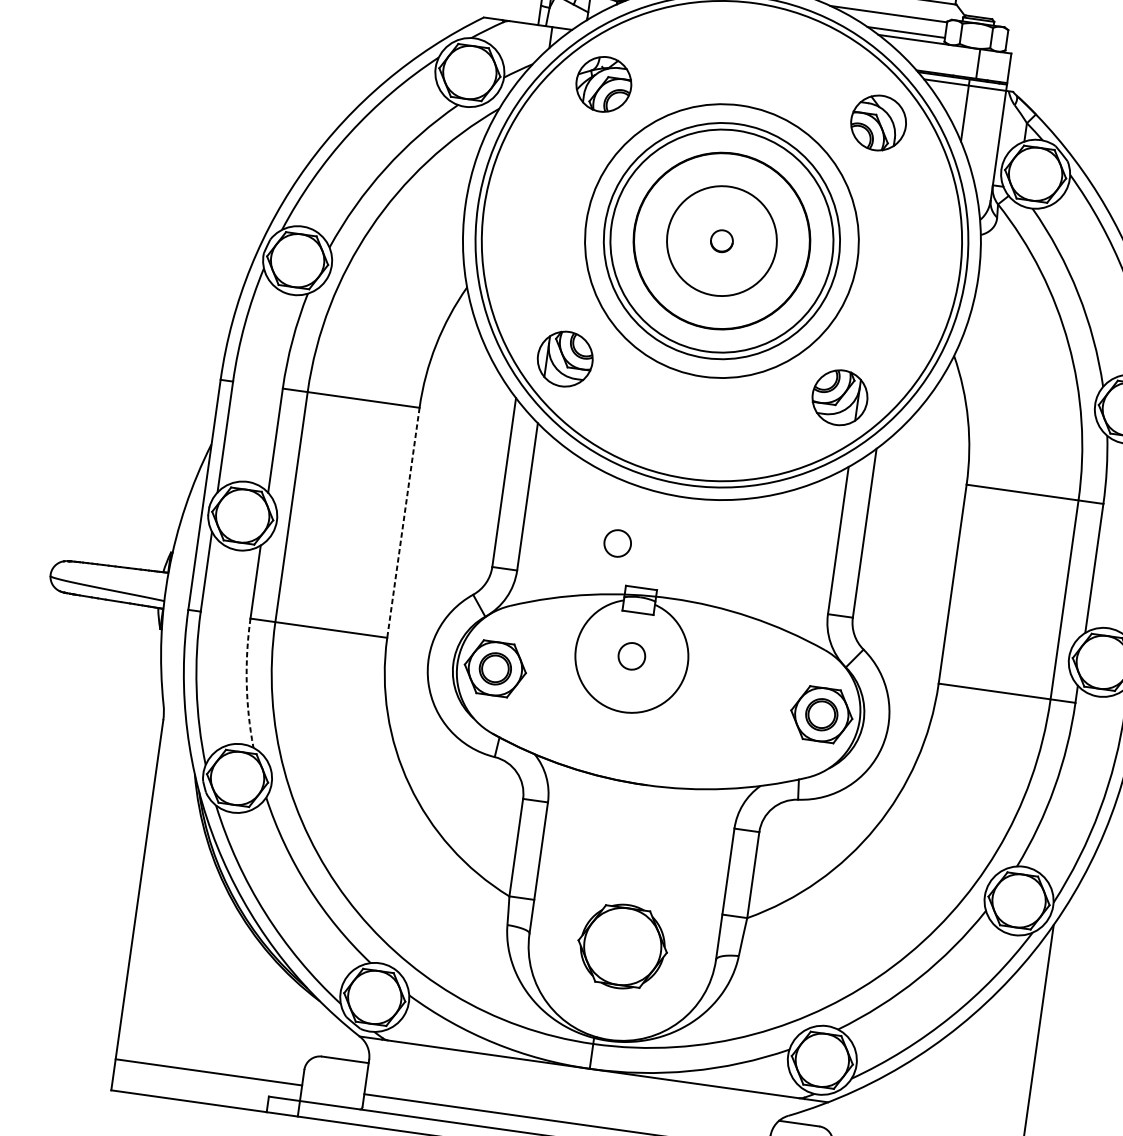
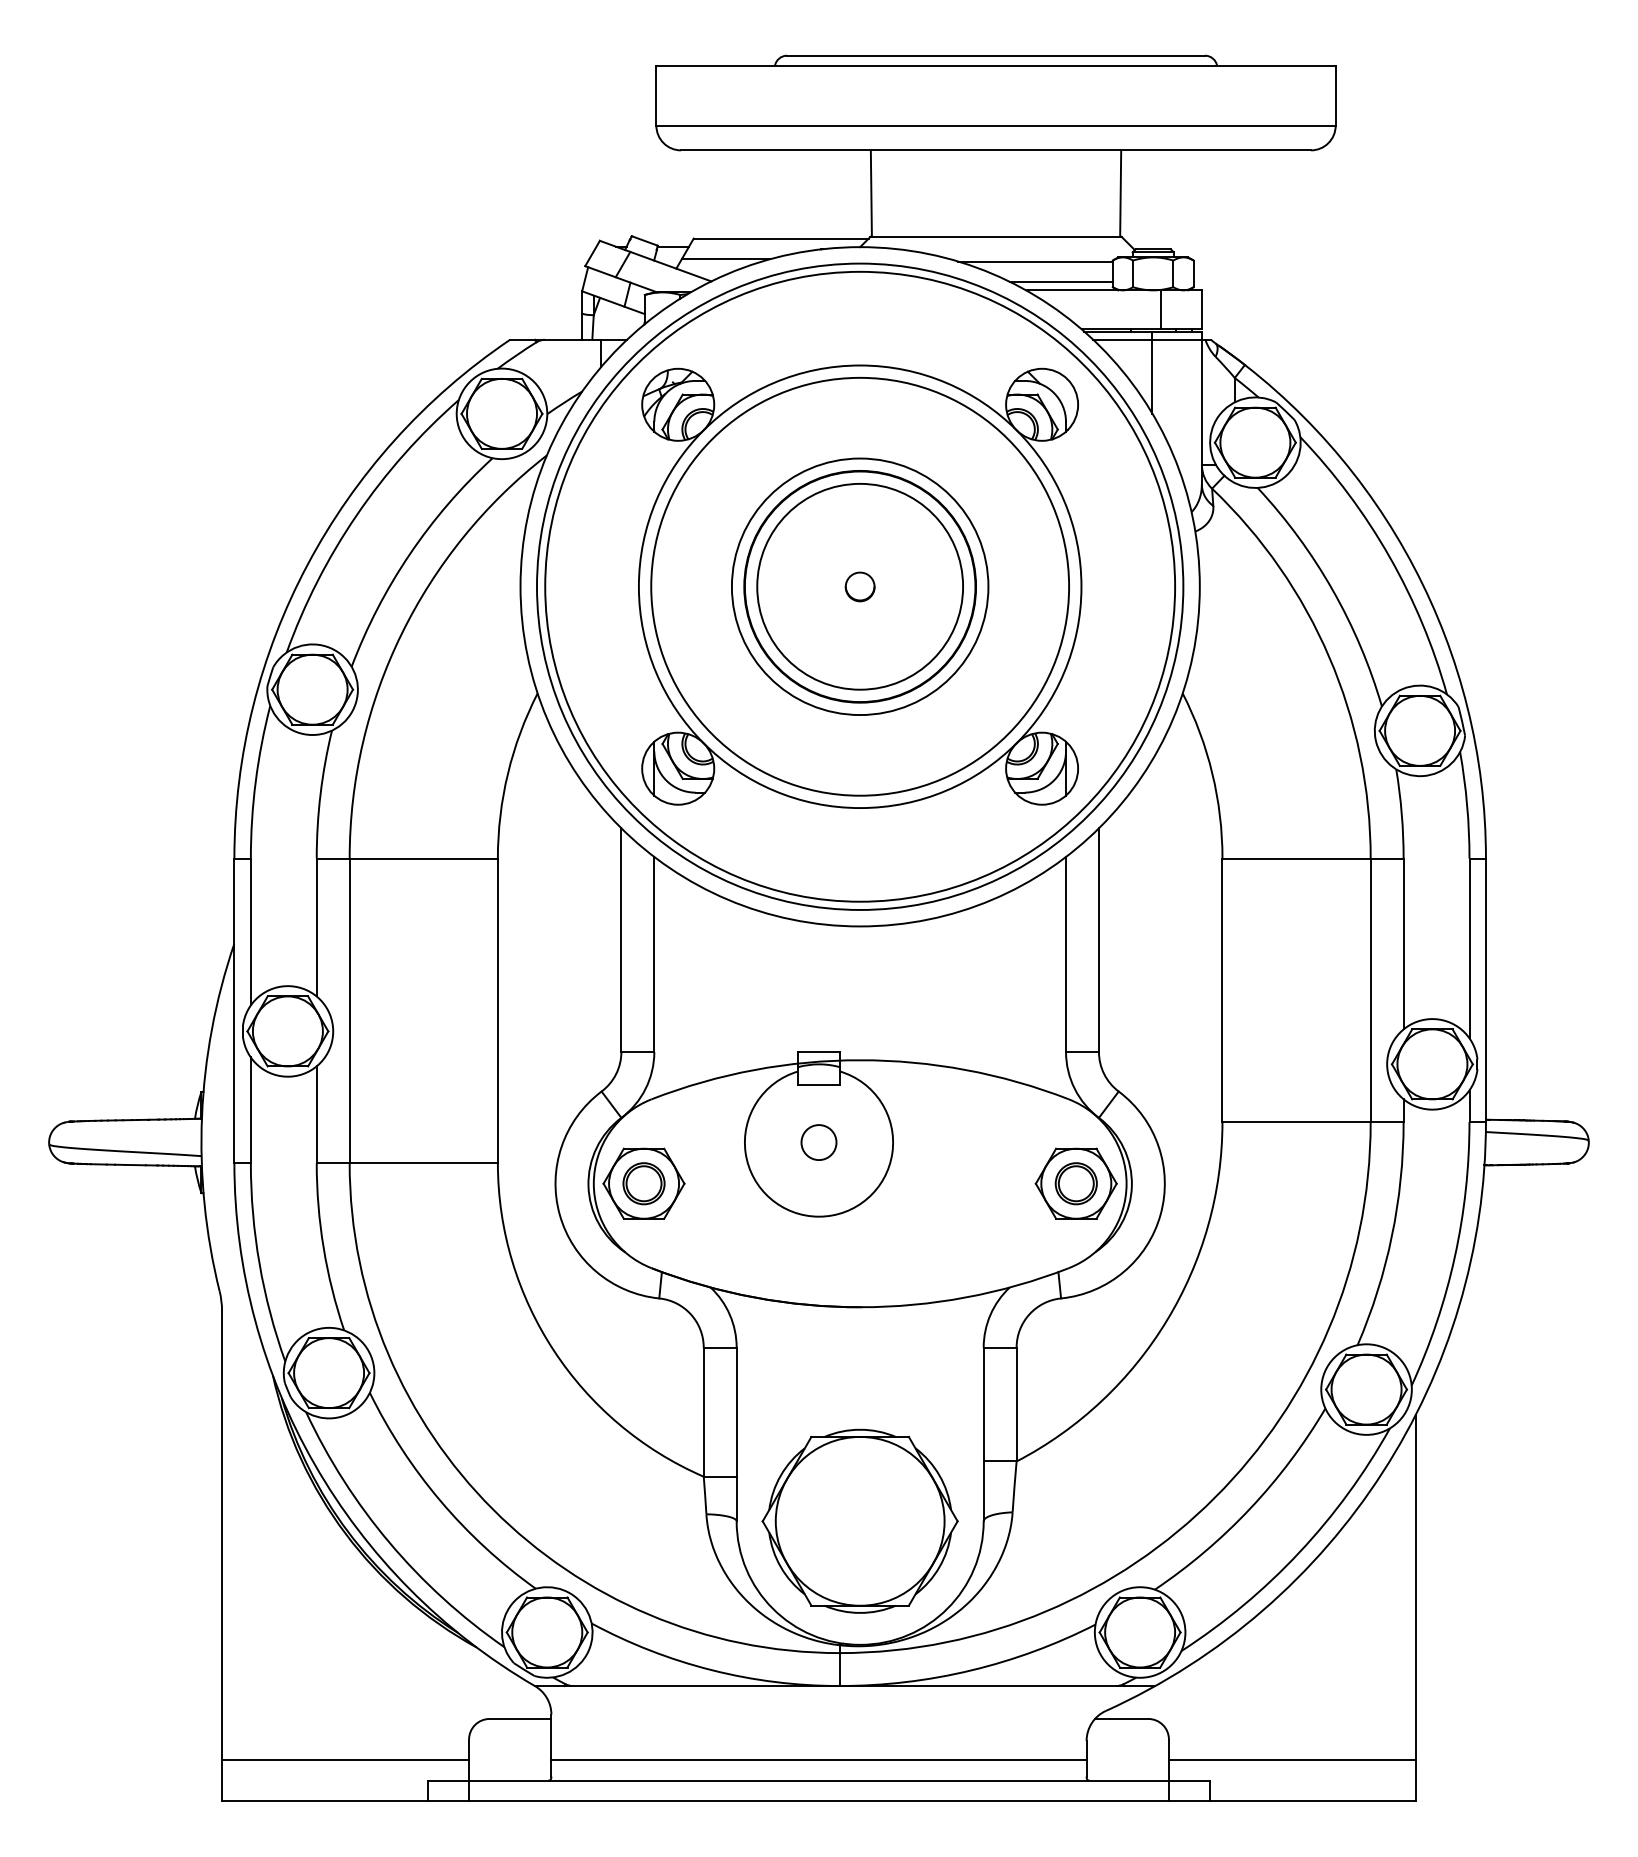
circle: (721, 240) -> (859, 586), size x0.71
circle: (721, 240) -> (859, 586), size x1.43
circle: (722, 240) -> (860, 586), size x1.43
circle: (722, 240) -> (860, 586), size x1.43
line: (403, 523) -> (497, 1011), dashed -> solid
circle: (617, 543) -> (779, 998), removed
arc: (246, 682) -> (323, 1247), dashed -> solid
part: (622, 945) -> (859, 1520), size x1.67

